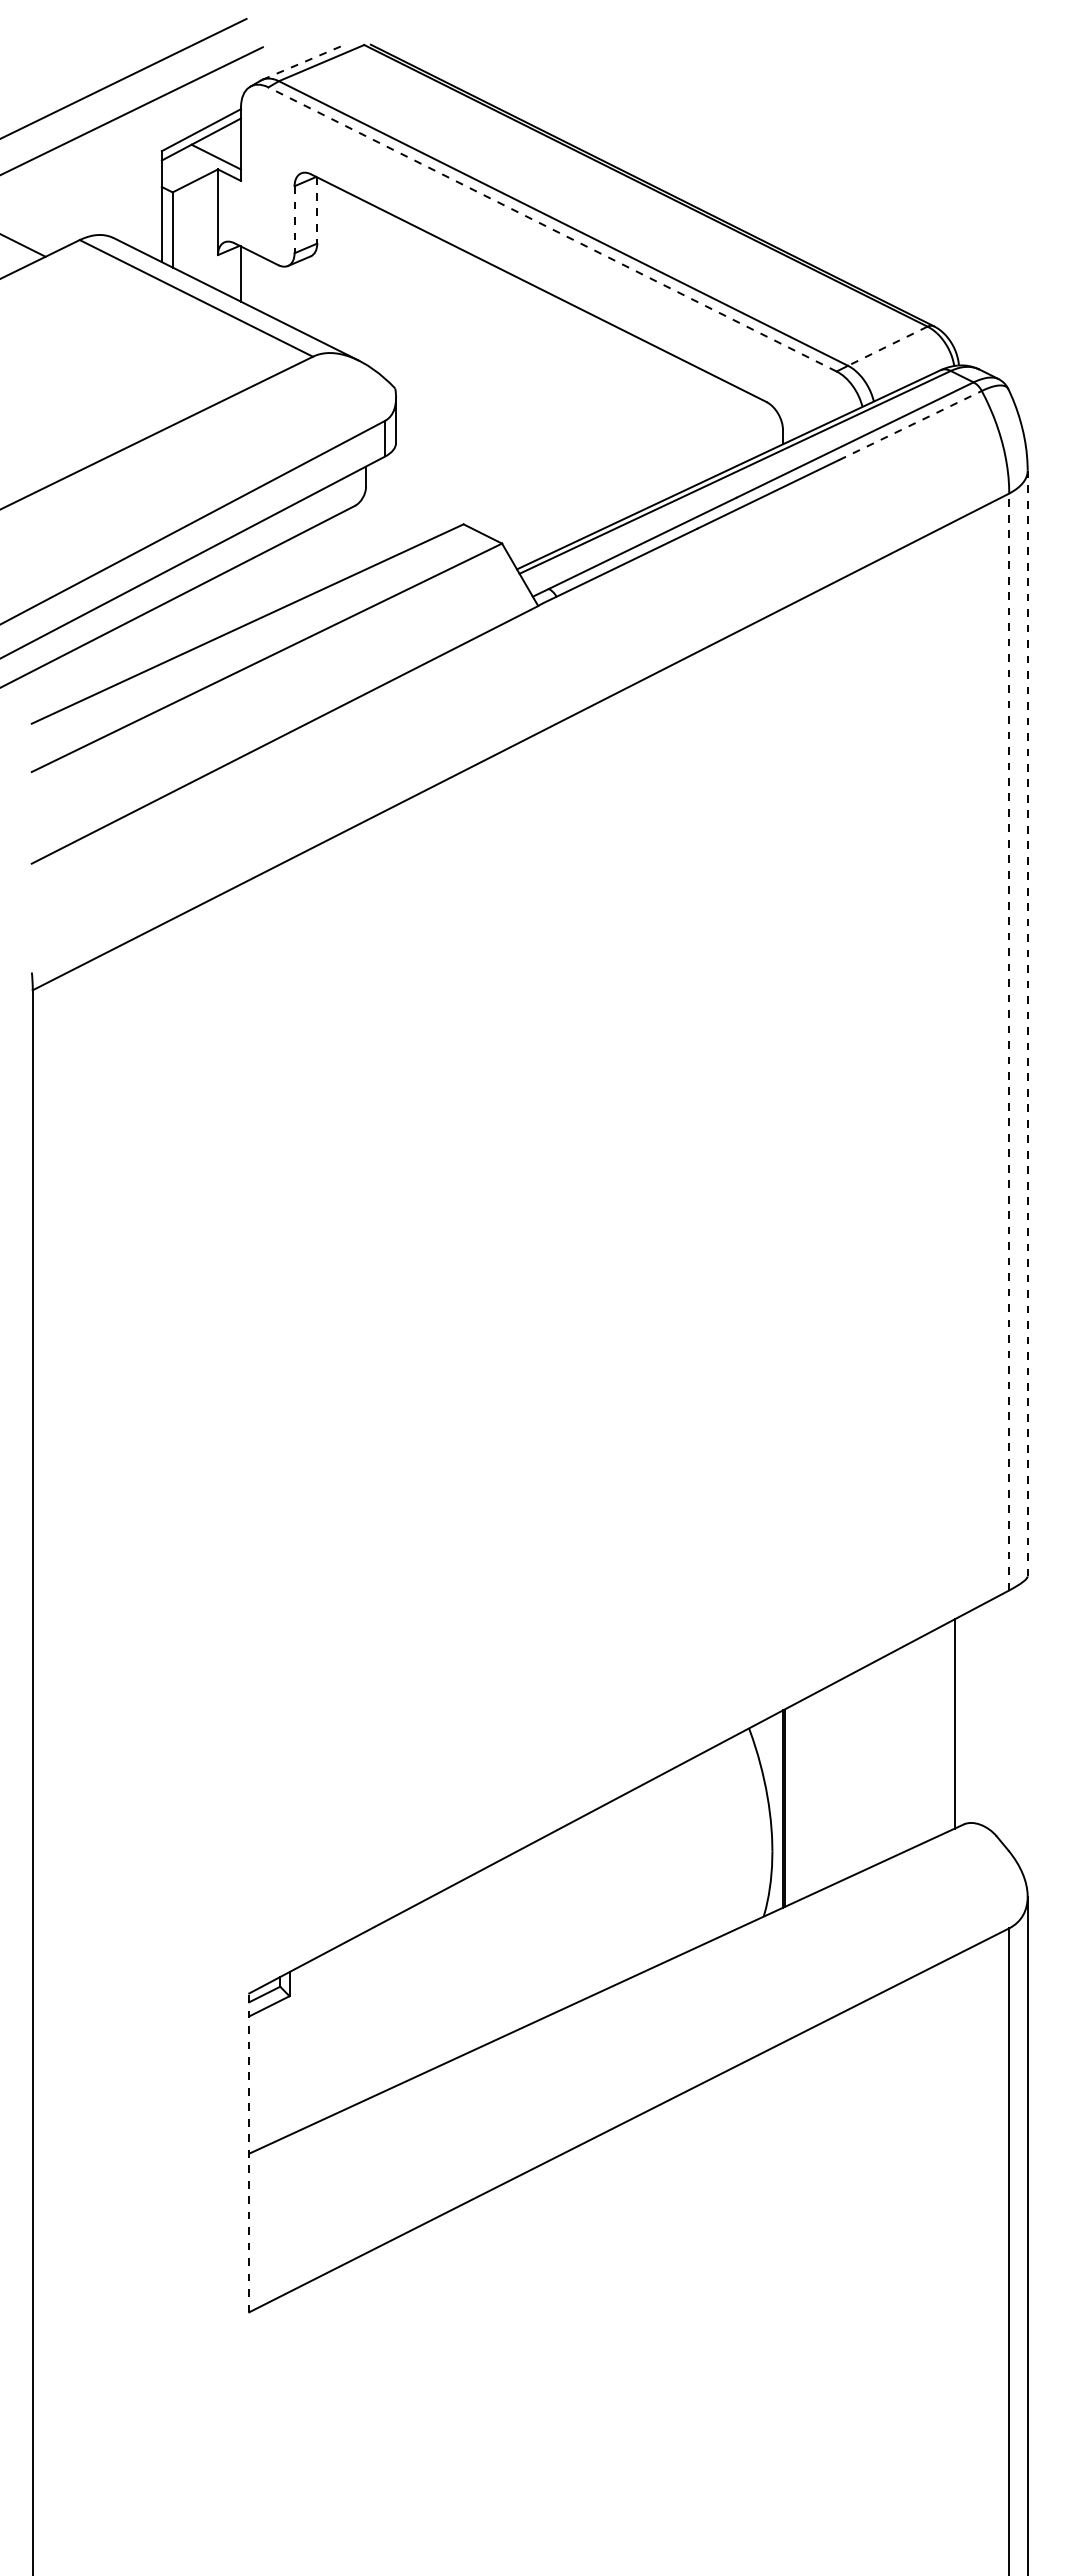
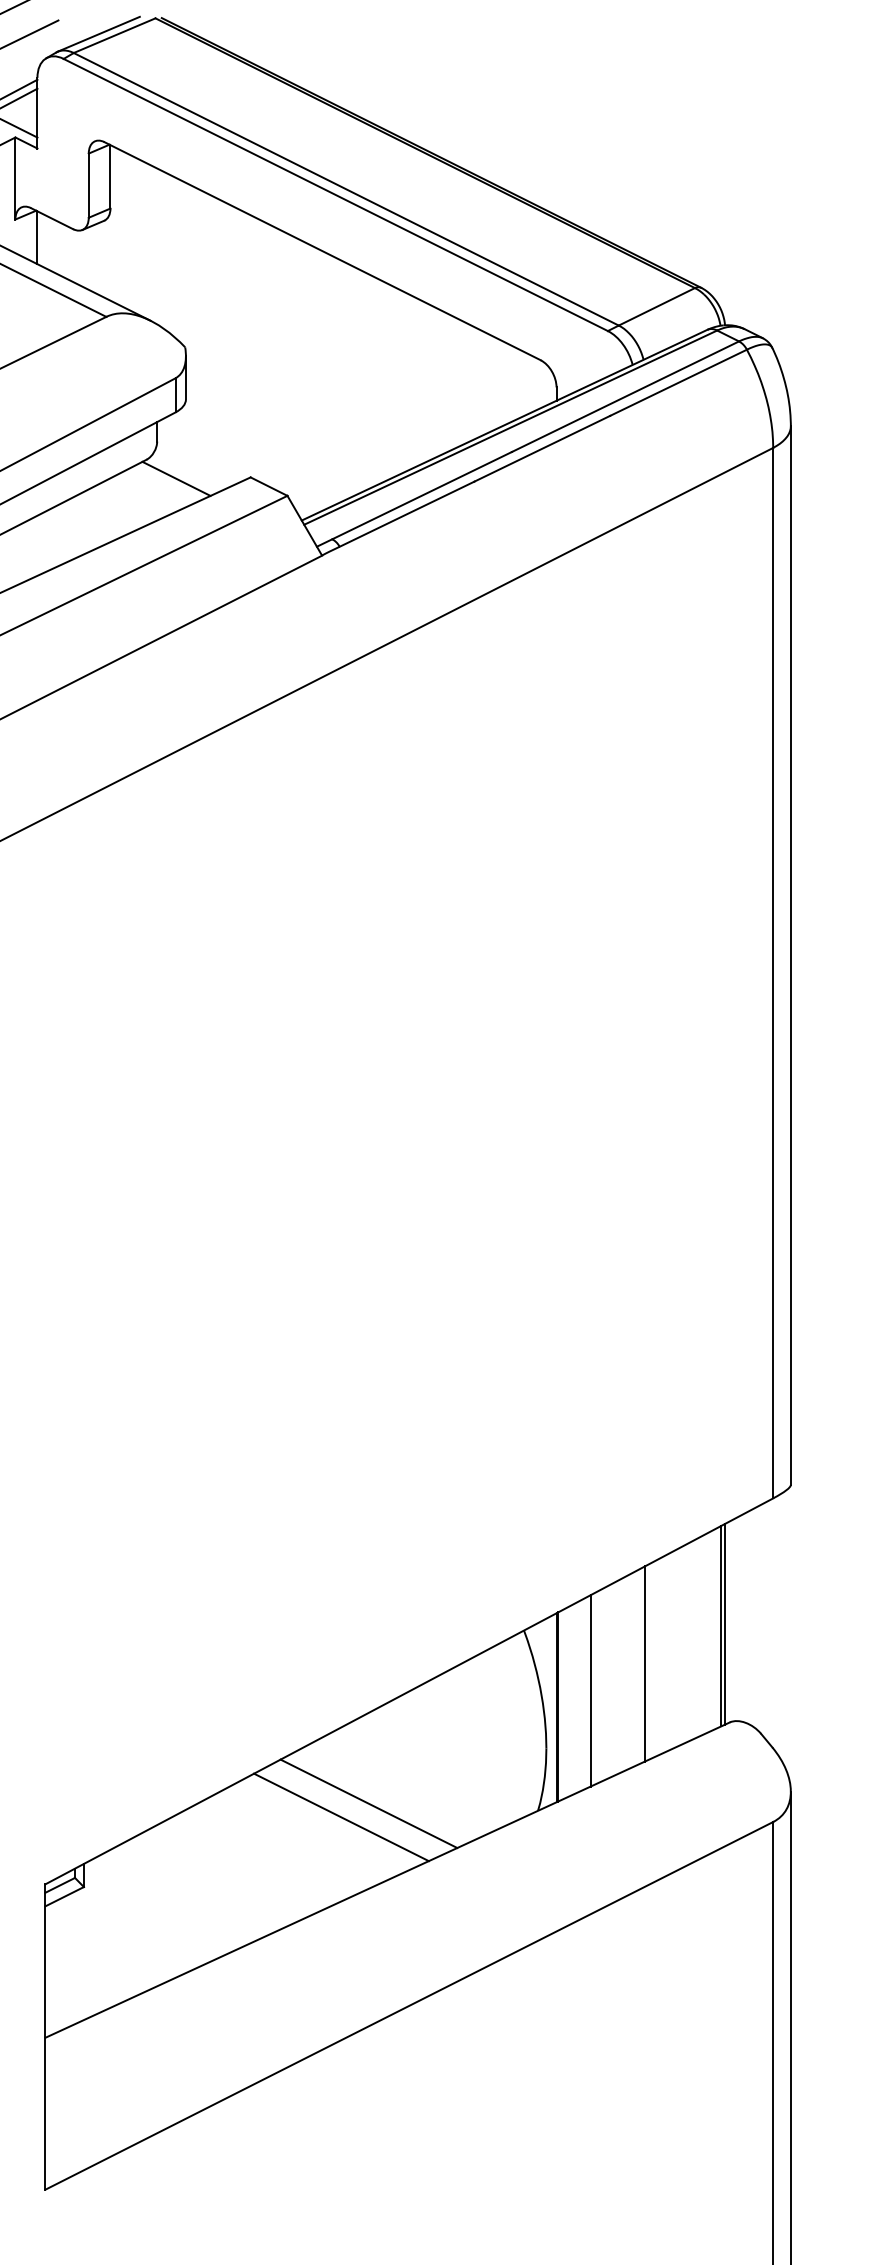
line: (305, 61) -> (99, 34), dashed -> solid
line: (317, 211) -> (110, 177), dashed -> solid
line: (294, 219) -> (88, 185), dashed -> solid
line: (552, 229) -> (335, 195), dashed -> solid
line: (887, 346) -> (656, 307), dashed -> solid
line: (910, 425) -> (678, 382), dashed -> solid
line: (385, 525) -> (175, 478), added
line: (1027, 1023) -> (790, 955), dashed -> solid
line: (1009, 1041) -> (773, 972), dashed -> solid
line: (959, 1721) -> (725, 1623), added
line: (875, 1763) -> (645, 1664), added
line: (818, 1791) -> (590, 1690), added
line: (586, 1909) -> (368, 1803), added
line: (558, 1923) -> (341, 1817), added
line: (249, 2152) -> (45, 2036), dashed -> solid

